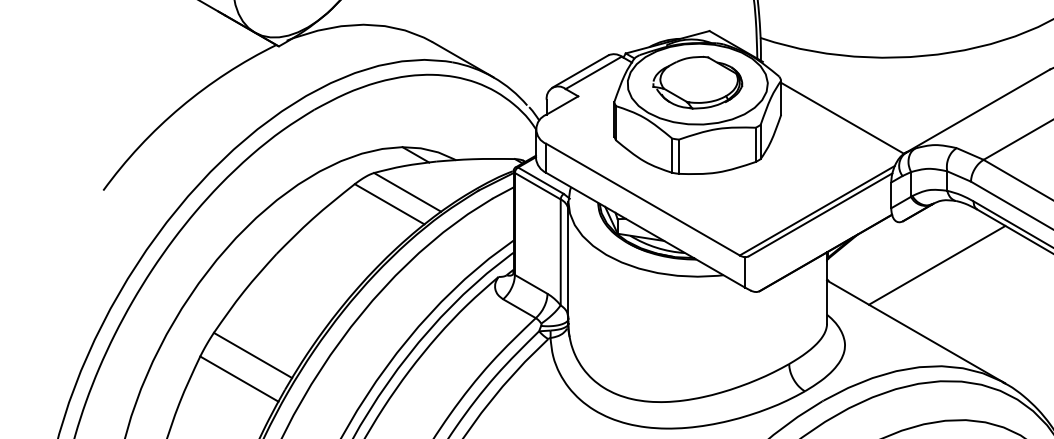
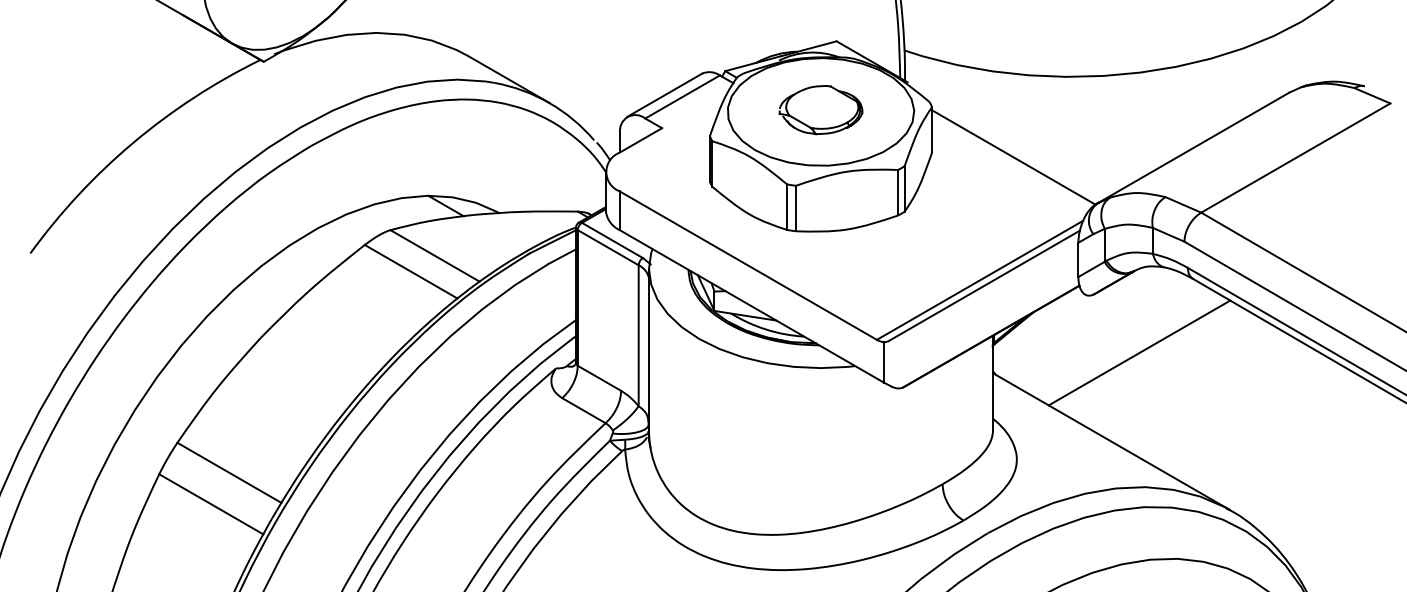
part: (697, 82) -> (820, 109), size x0.7

